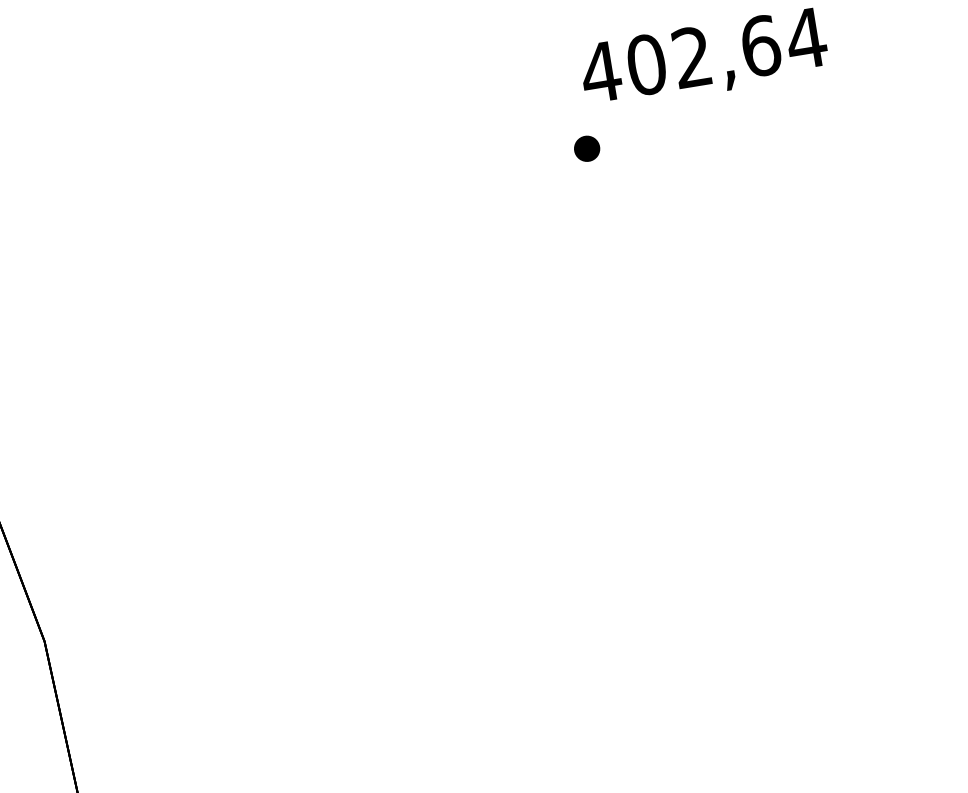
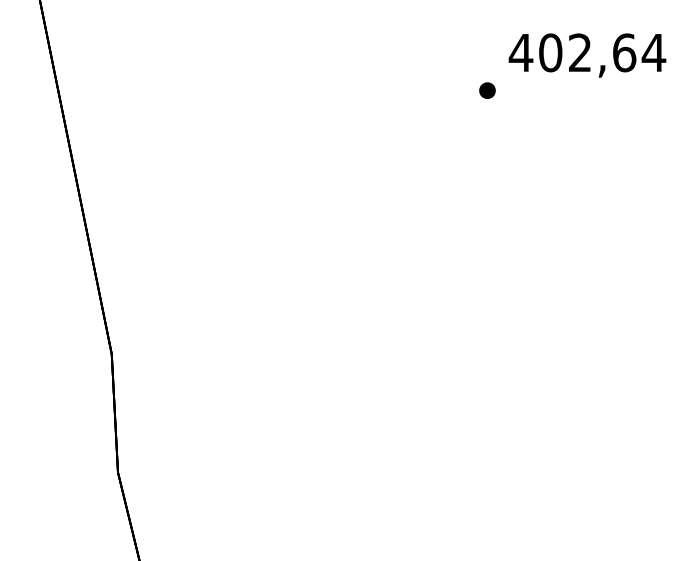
part: (587, 148) -> (487, 90), moved

